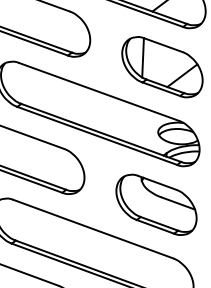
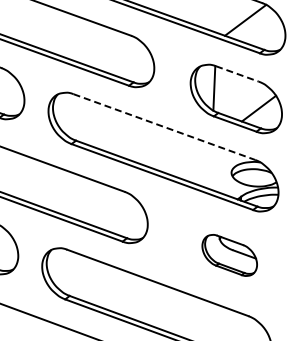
line: (163, 44) -> (237, 73), solid -> dashed
line: (99, 92) -> (164, 127), solid -> dashed
part: (156, 204) -> (229, 255), size x0.6

